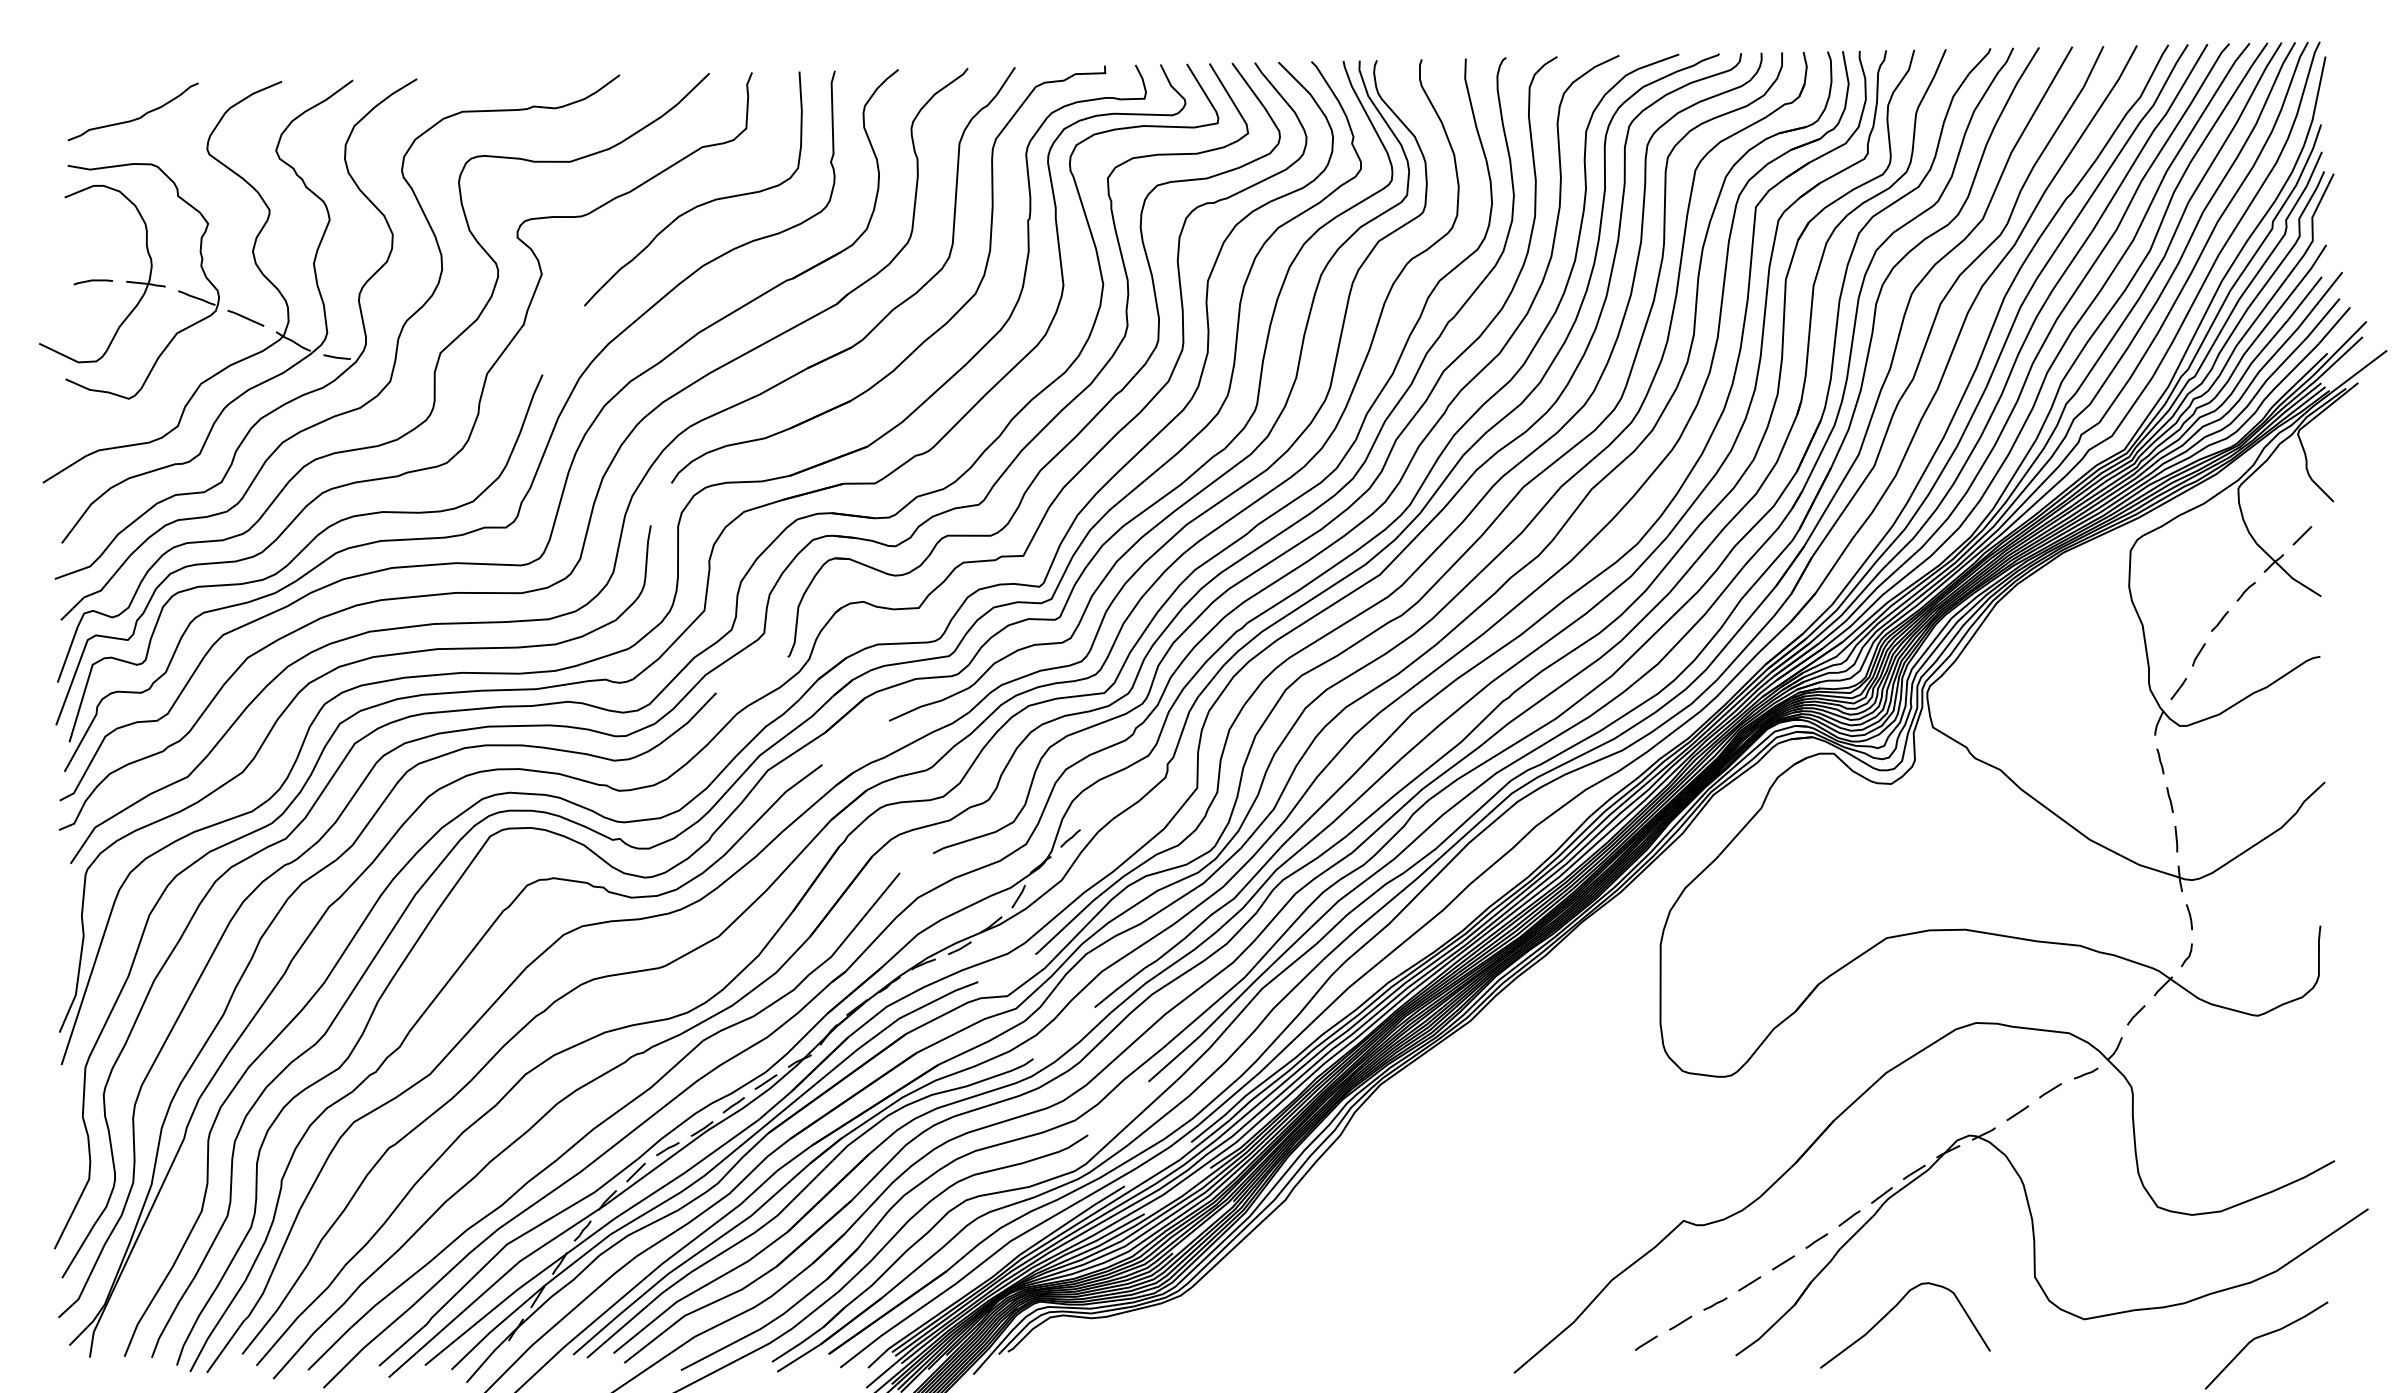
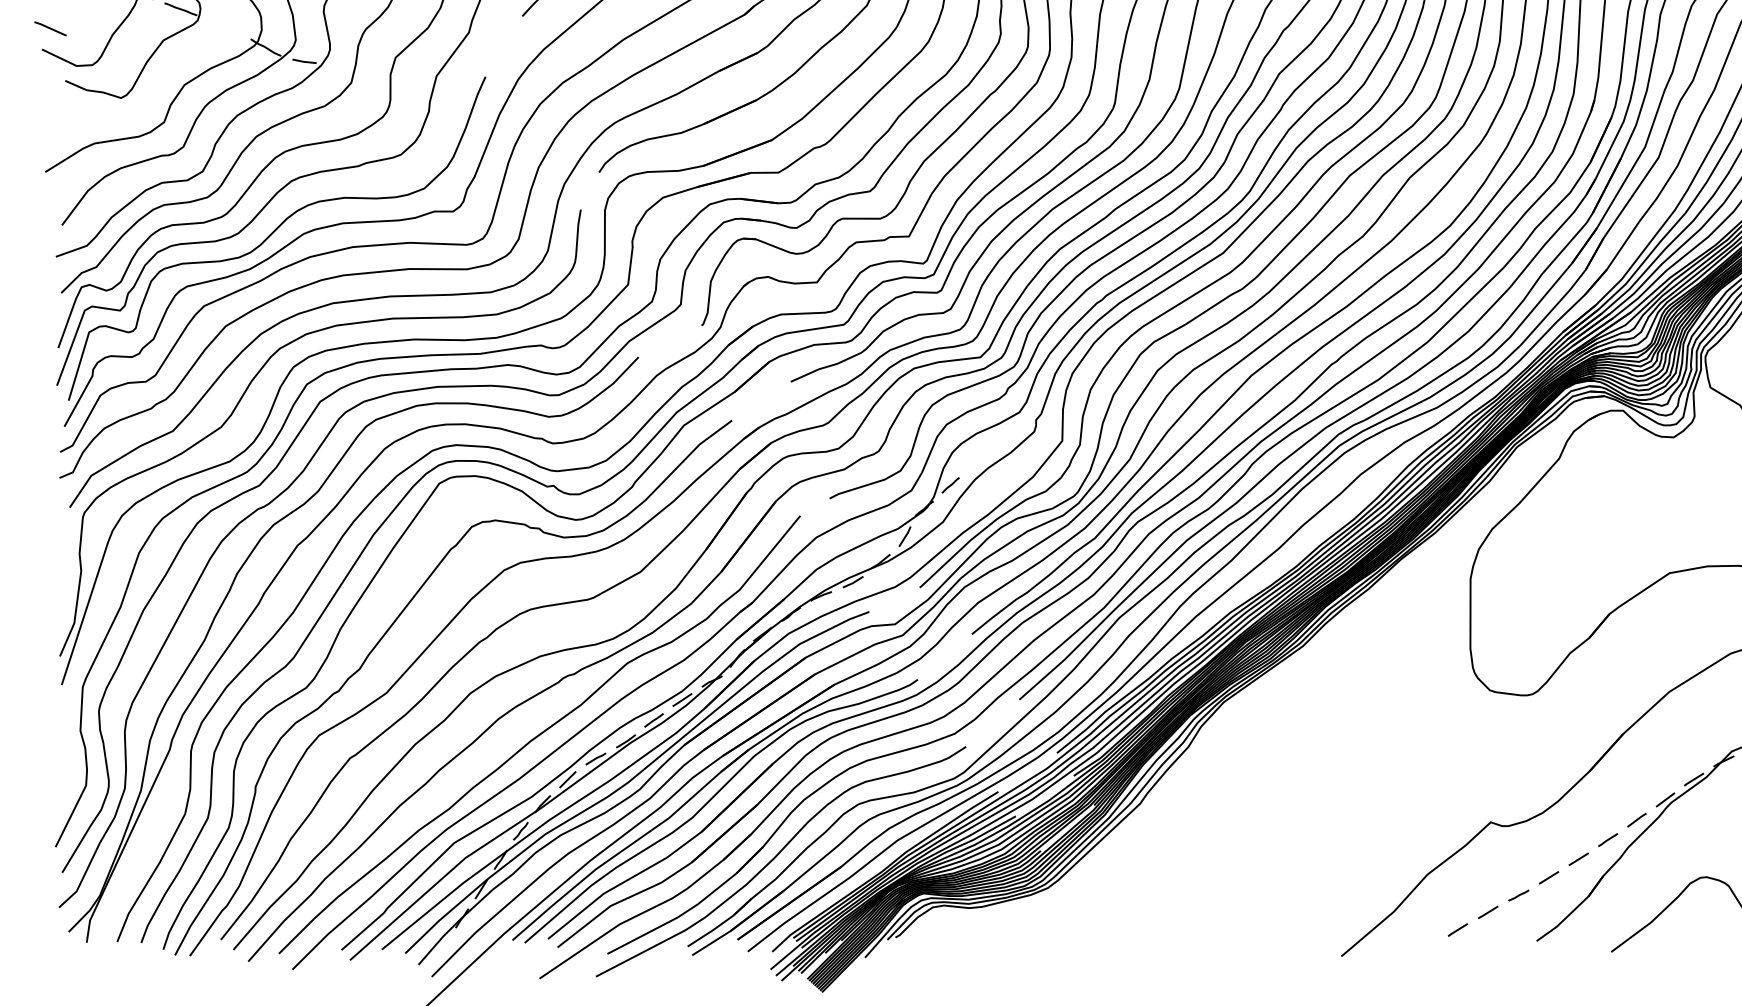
line: (245, 317) -> (50, 28), moved

